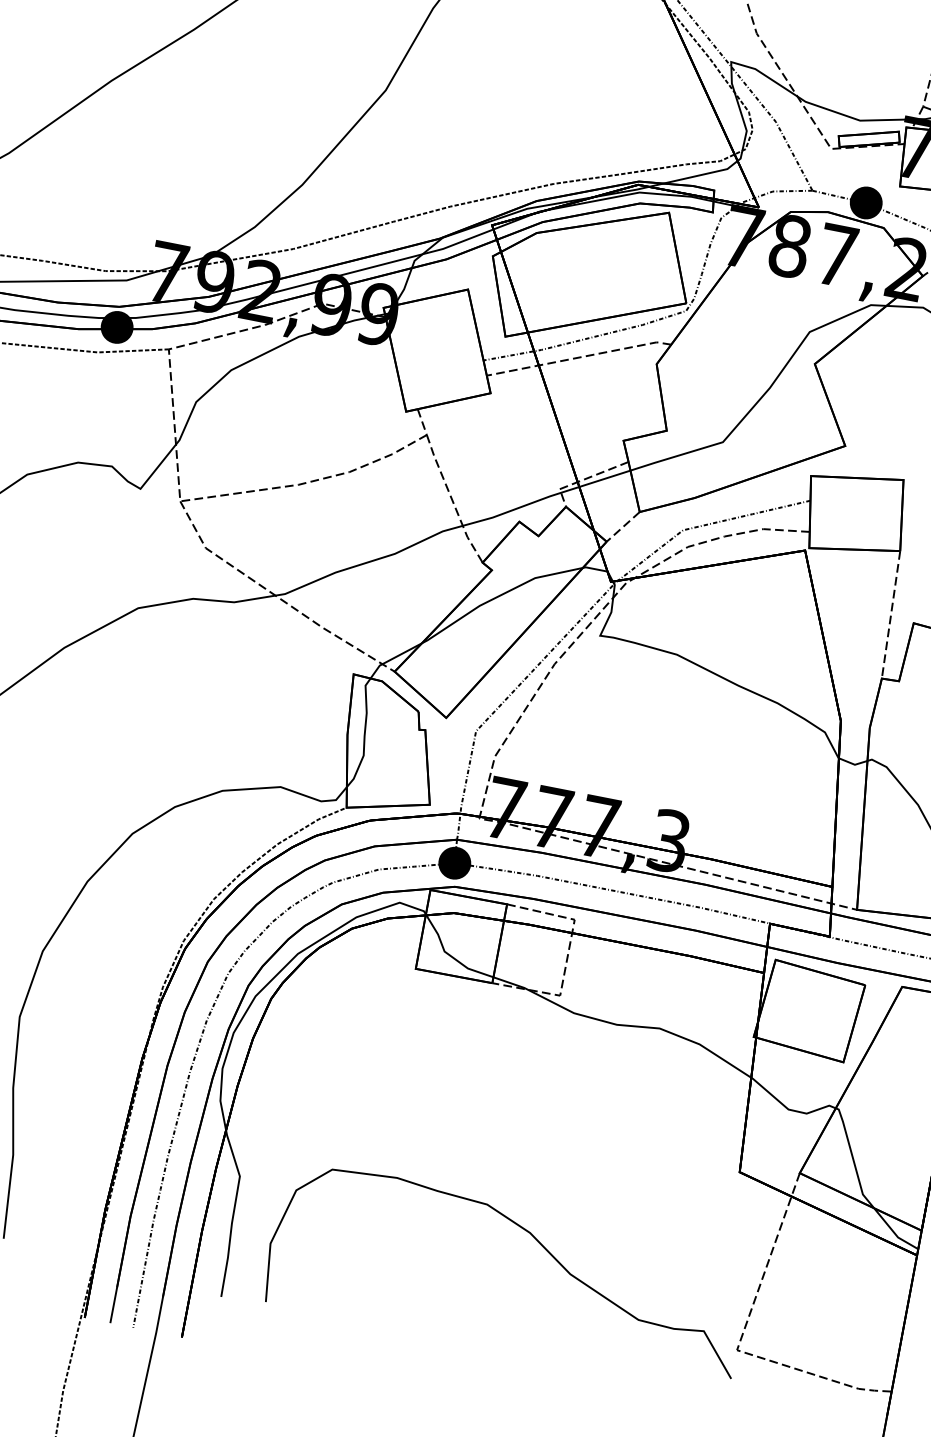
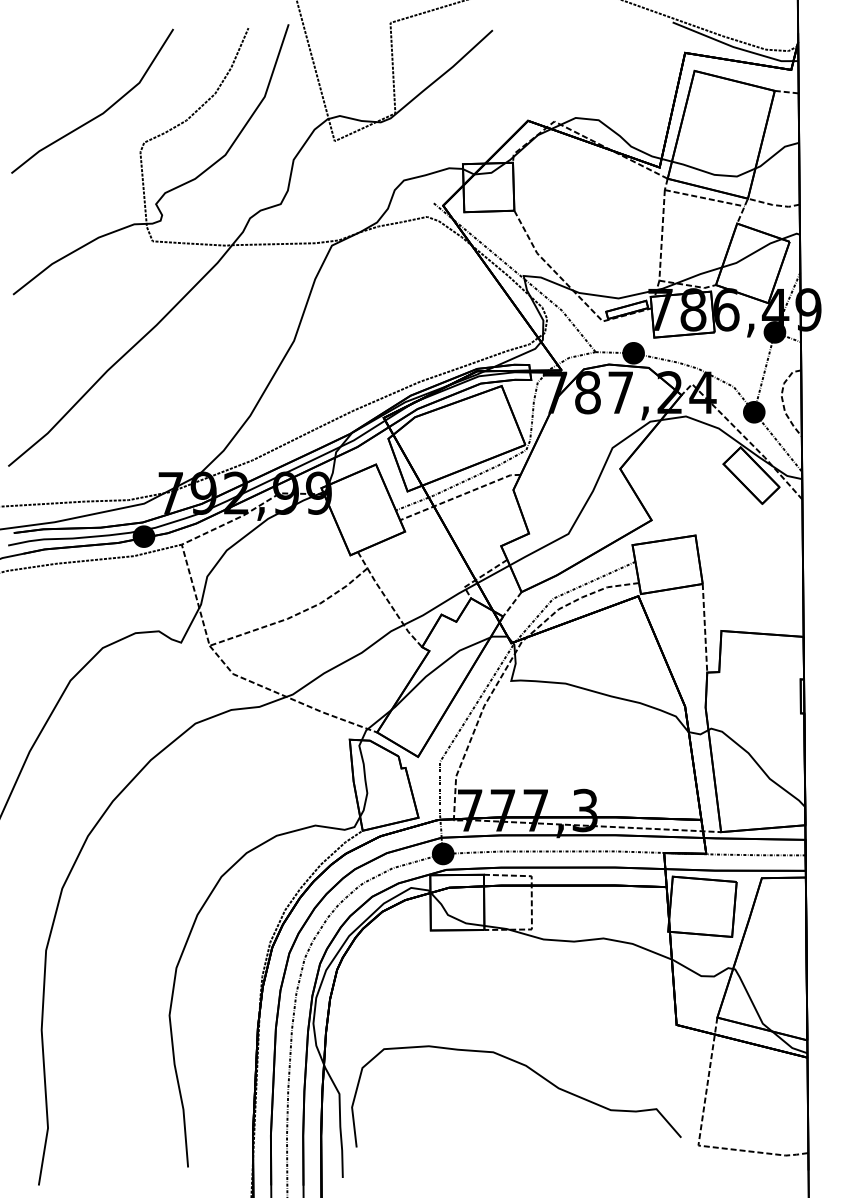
part: (538, 1244) -> (533, 1072), moved

